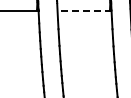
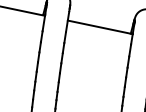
line: (84, 10) -> (100, 27), dashed -> solid

